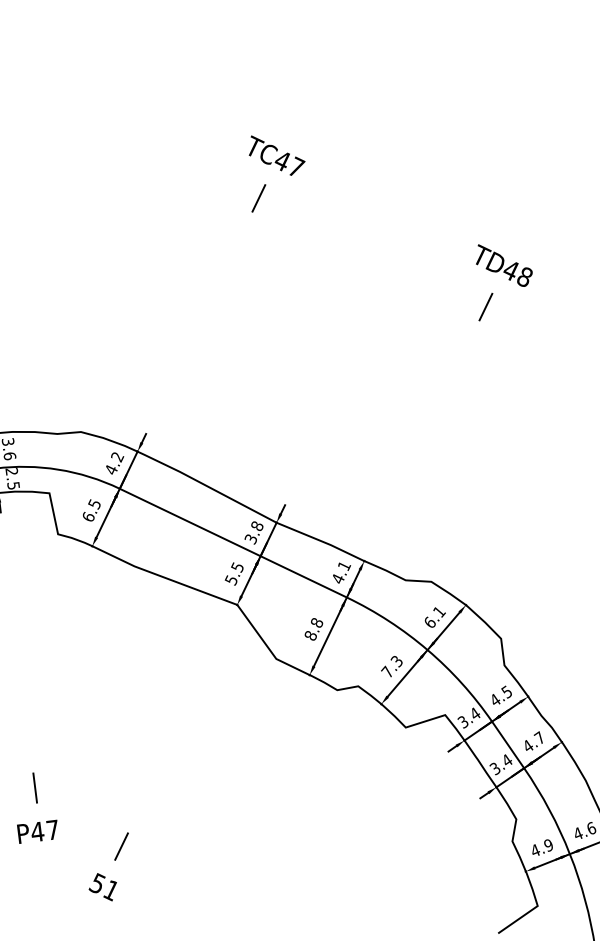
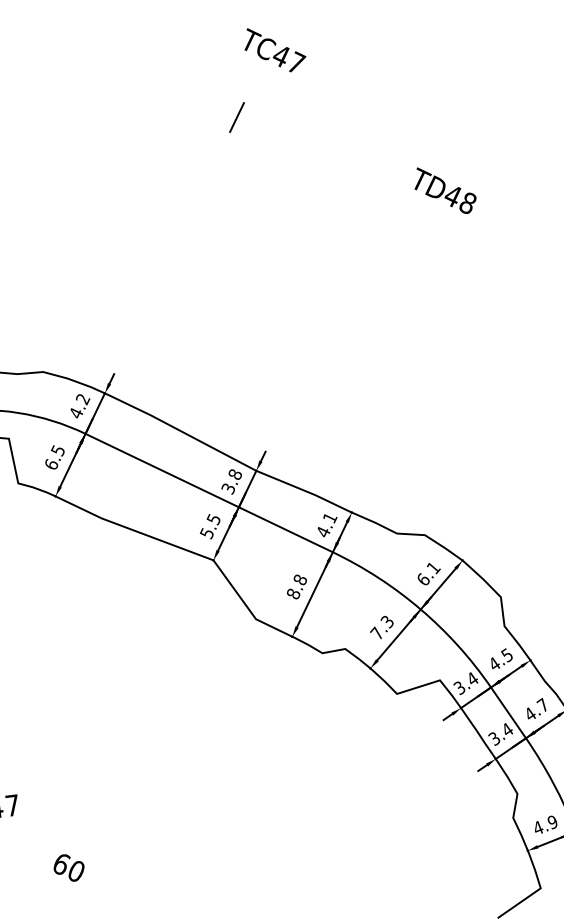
text: (276, 155) -> (274, 50), moved
text: (504, 265) -> (445, 190), moved
line: (485, 306) -> (483, 235), removed
line: (121, 846) -> (87, 823), removed
text: (103, 887) -> (67, 868), 51 -> 60

